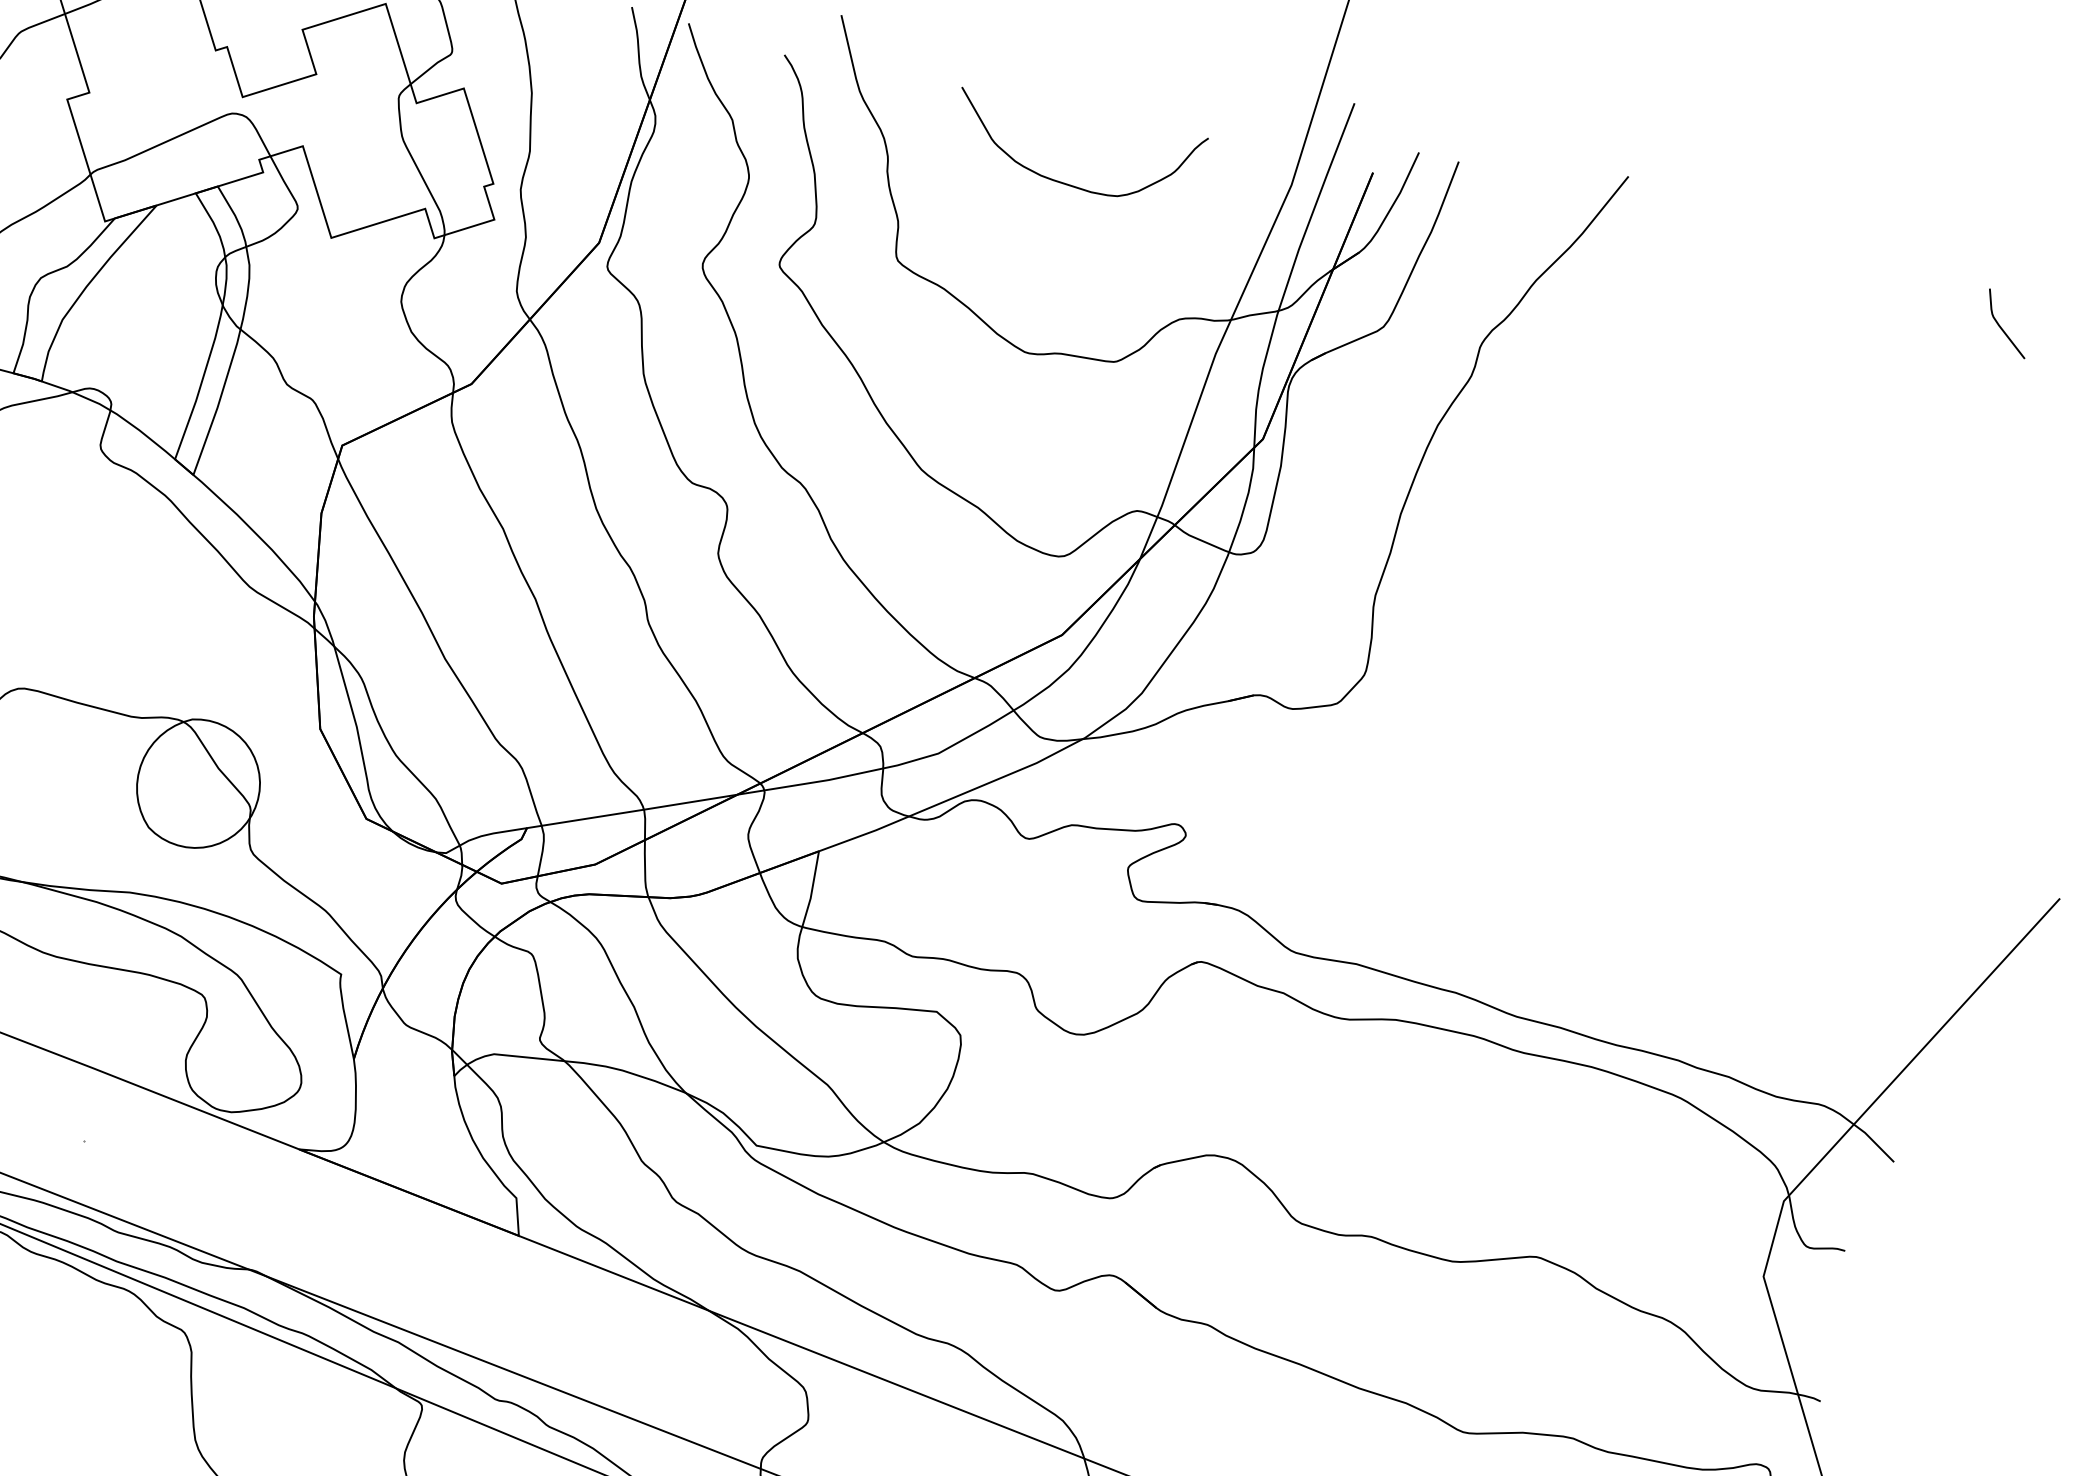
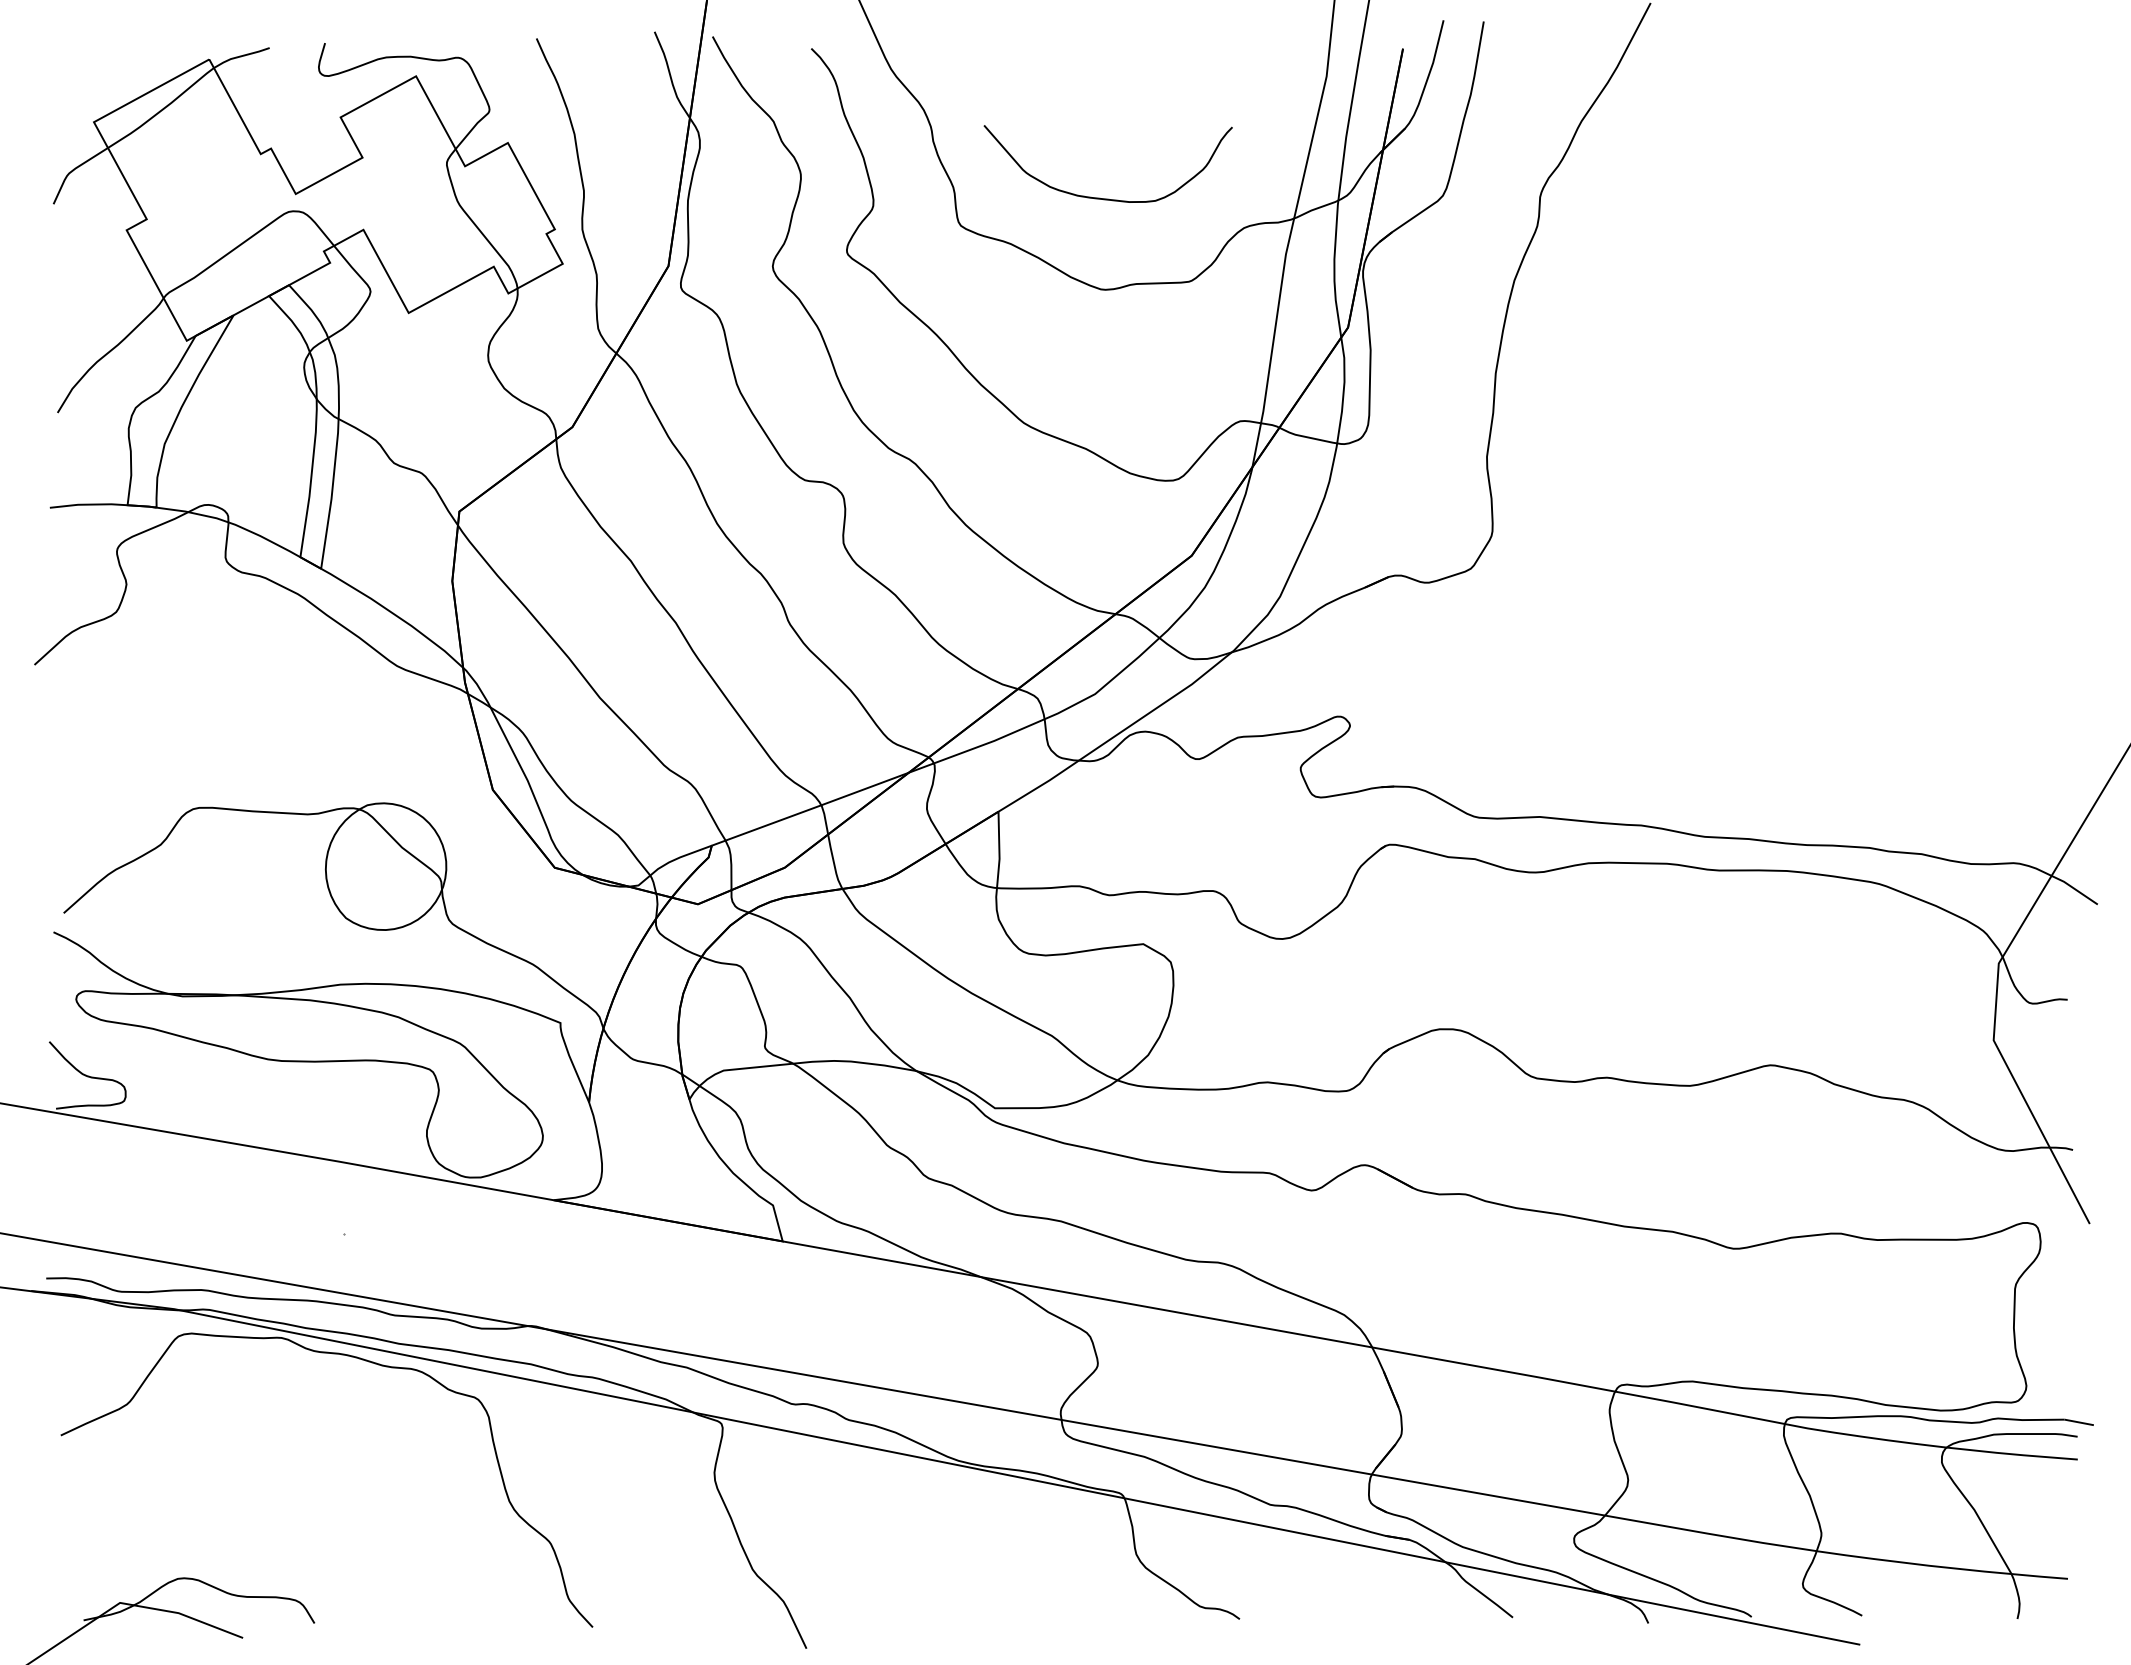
curve: (1062, 181) -> (1099, 197), moved
curve: (2001, 327) -> (2040, 76), removed

